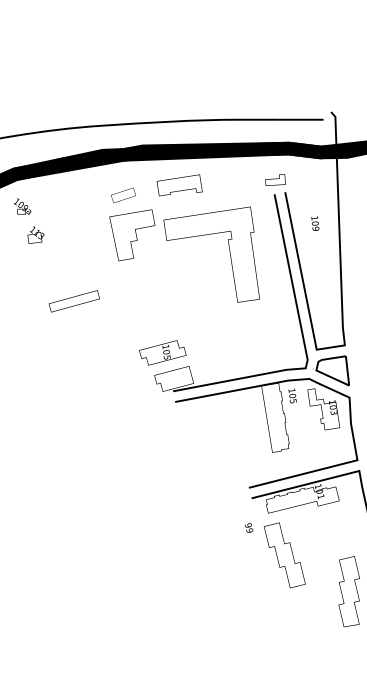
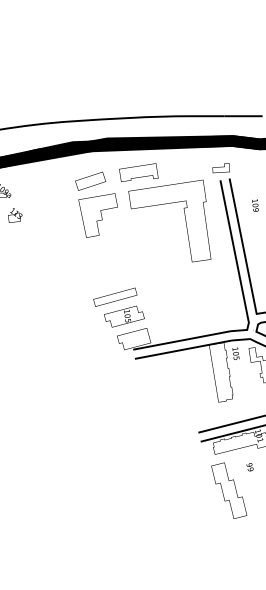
part: (123, 195) -> (90, 181), size x1.43
part: (229, 252) -> (185, 219), moved
part: (73, 301) -> (114, 297), moved
text: (249, 527) -> (250, 466), moved

